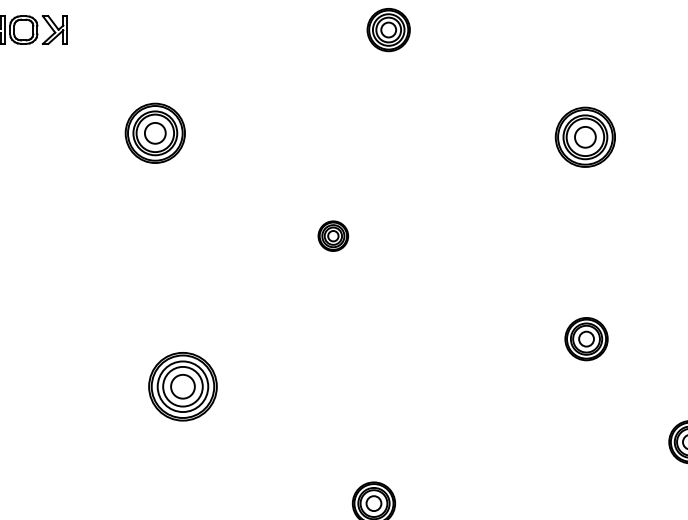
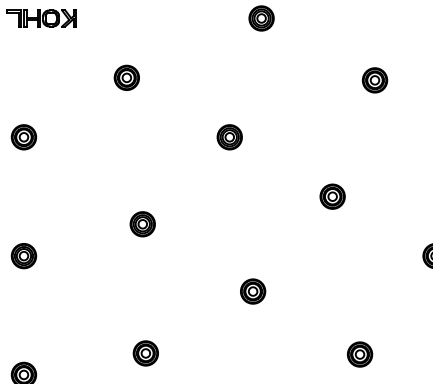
part: (154, 132) -> (126, 77), size x0.71
part: (584, 137) -> (374, 80), size x0.71
part: (333, 236) -> (229, 137), size x1.43
part: (586, 338) -> (332, 196), moved
part: (182, 387) -> (142, 224), size x0.62

